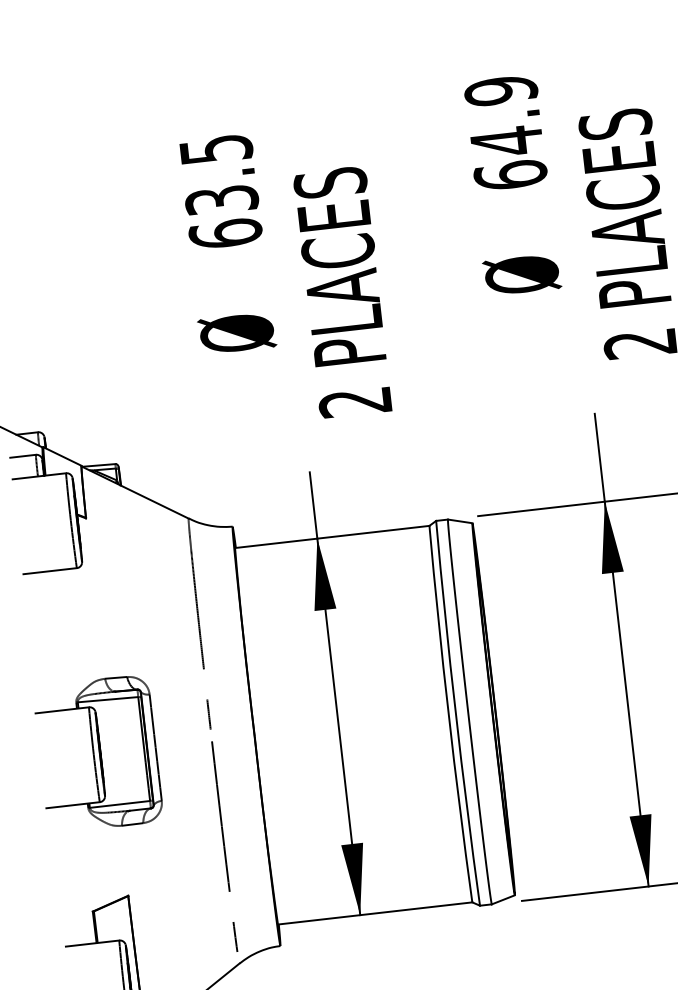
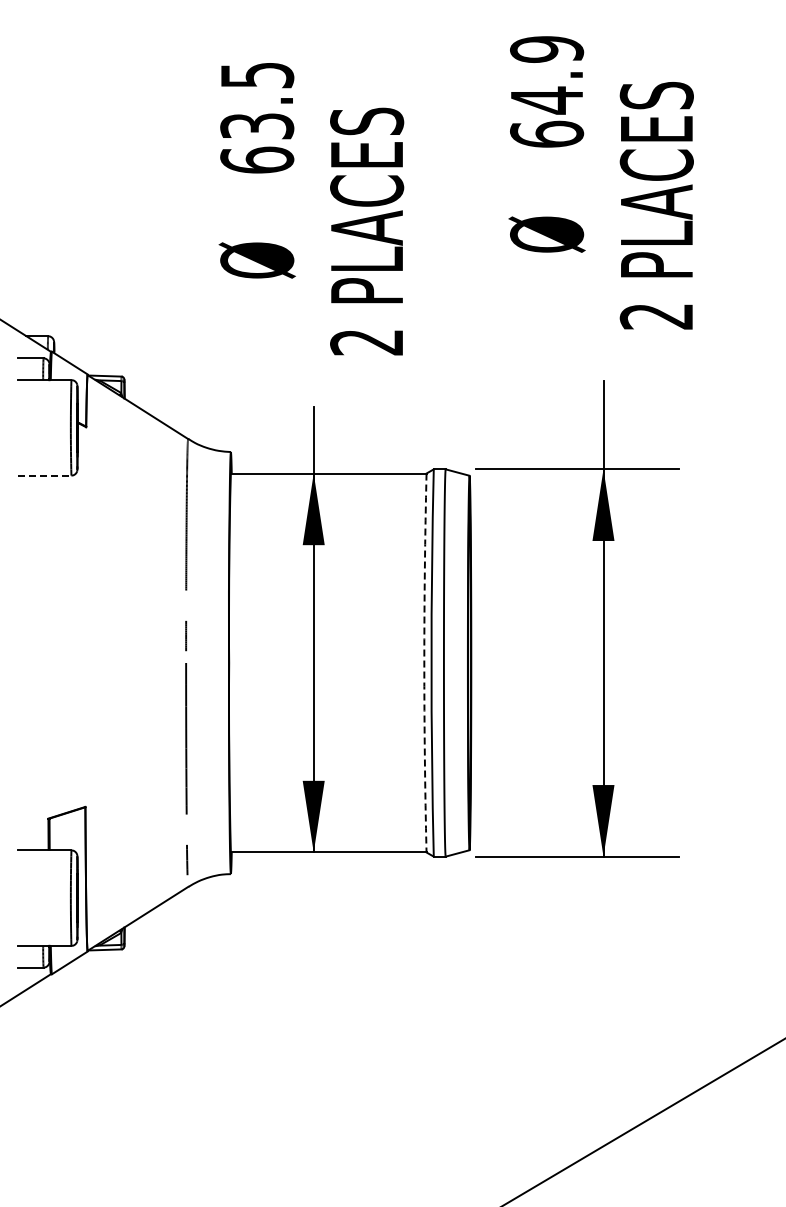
line: (50, 571) -> (44, 475), solid -> dashed
arc: (448, 714) -> (424, 663), solid -> dashed
part: (98, 753) -> (71, 662), removed

